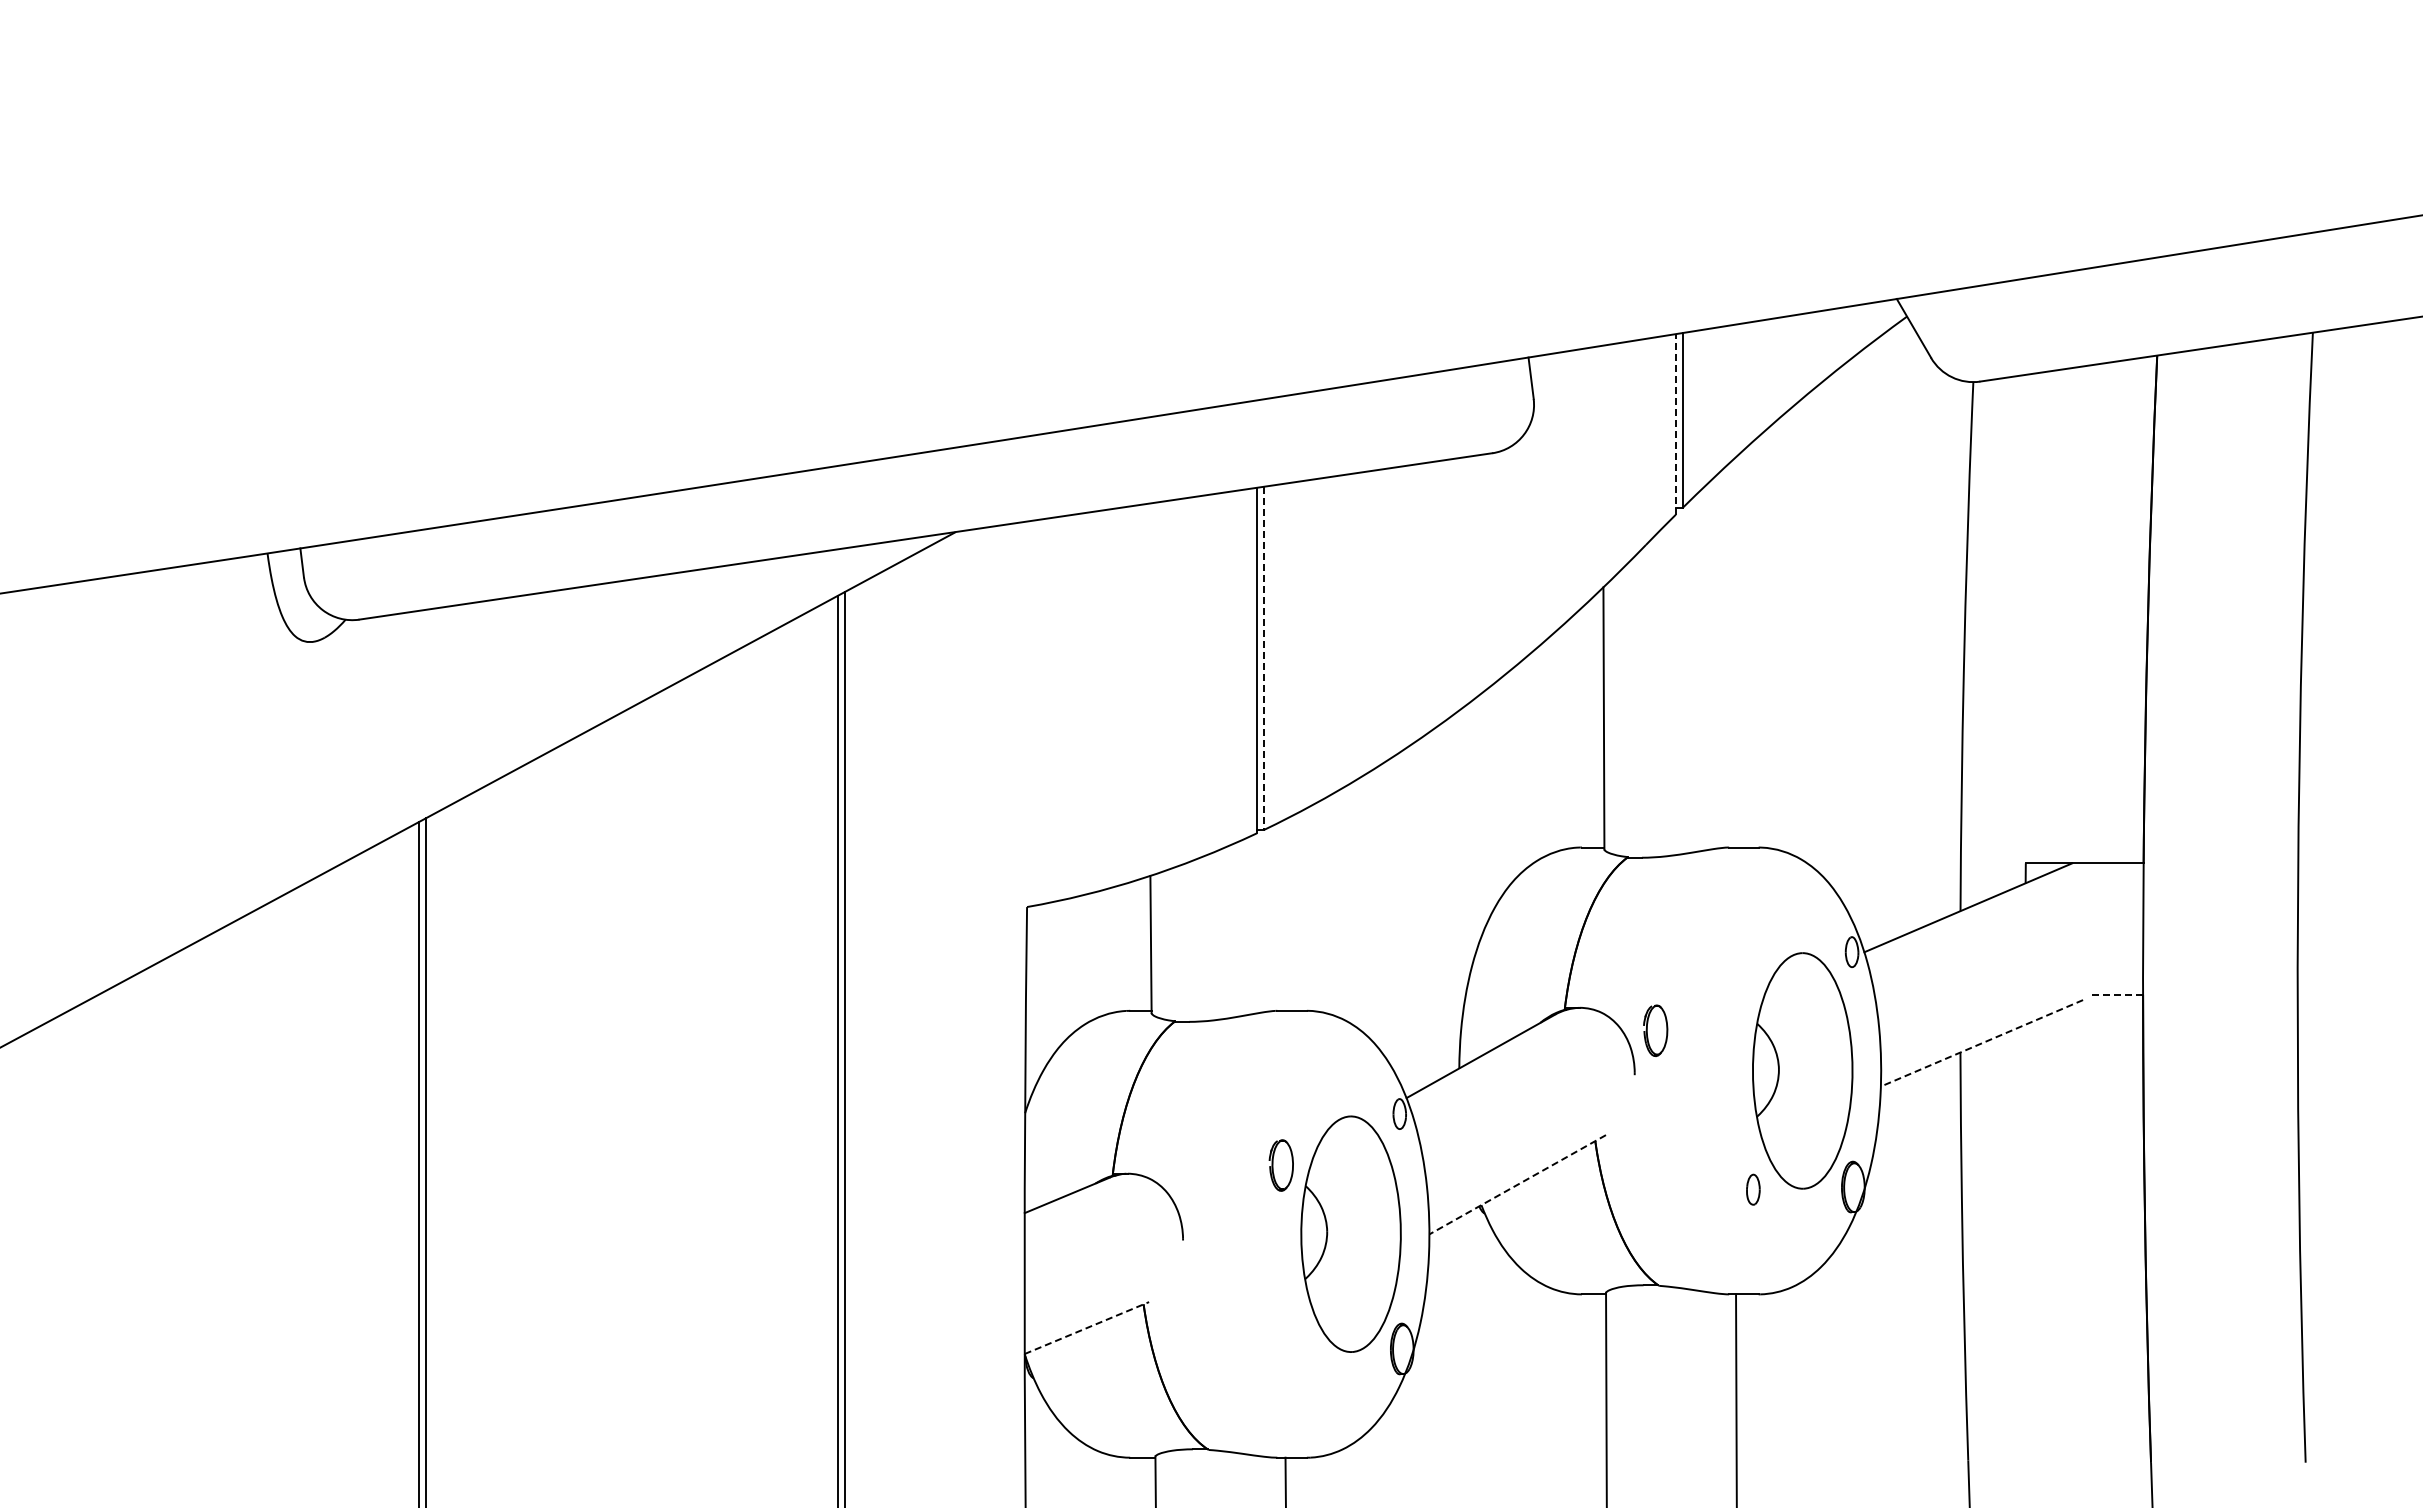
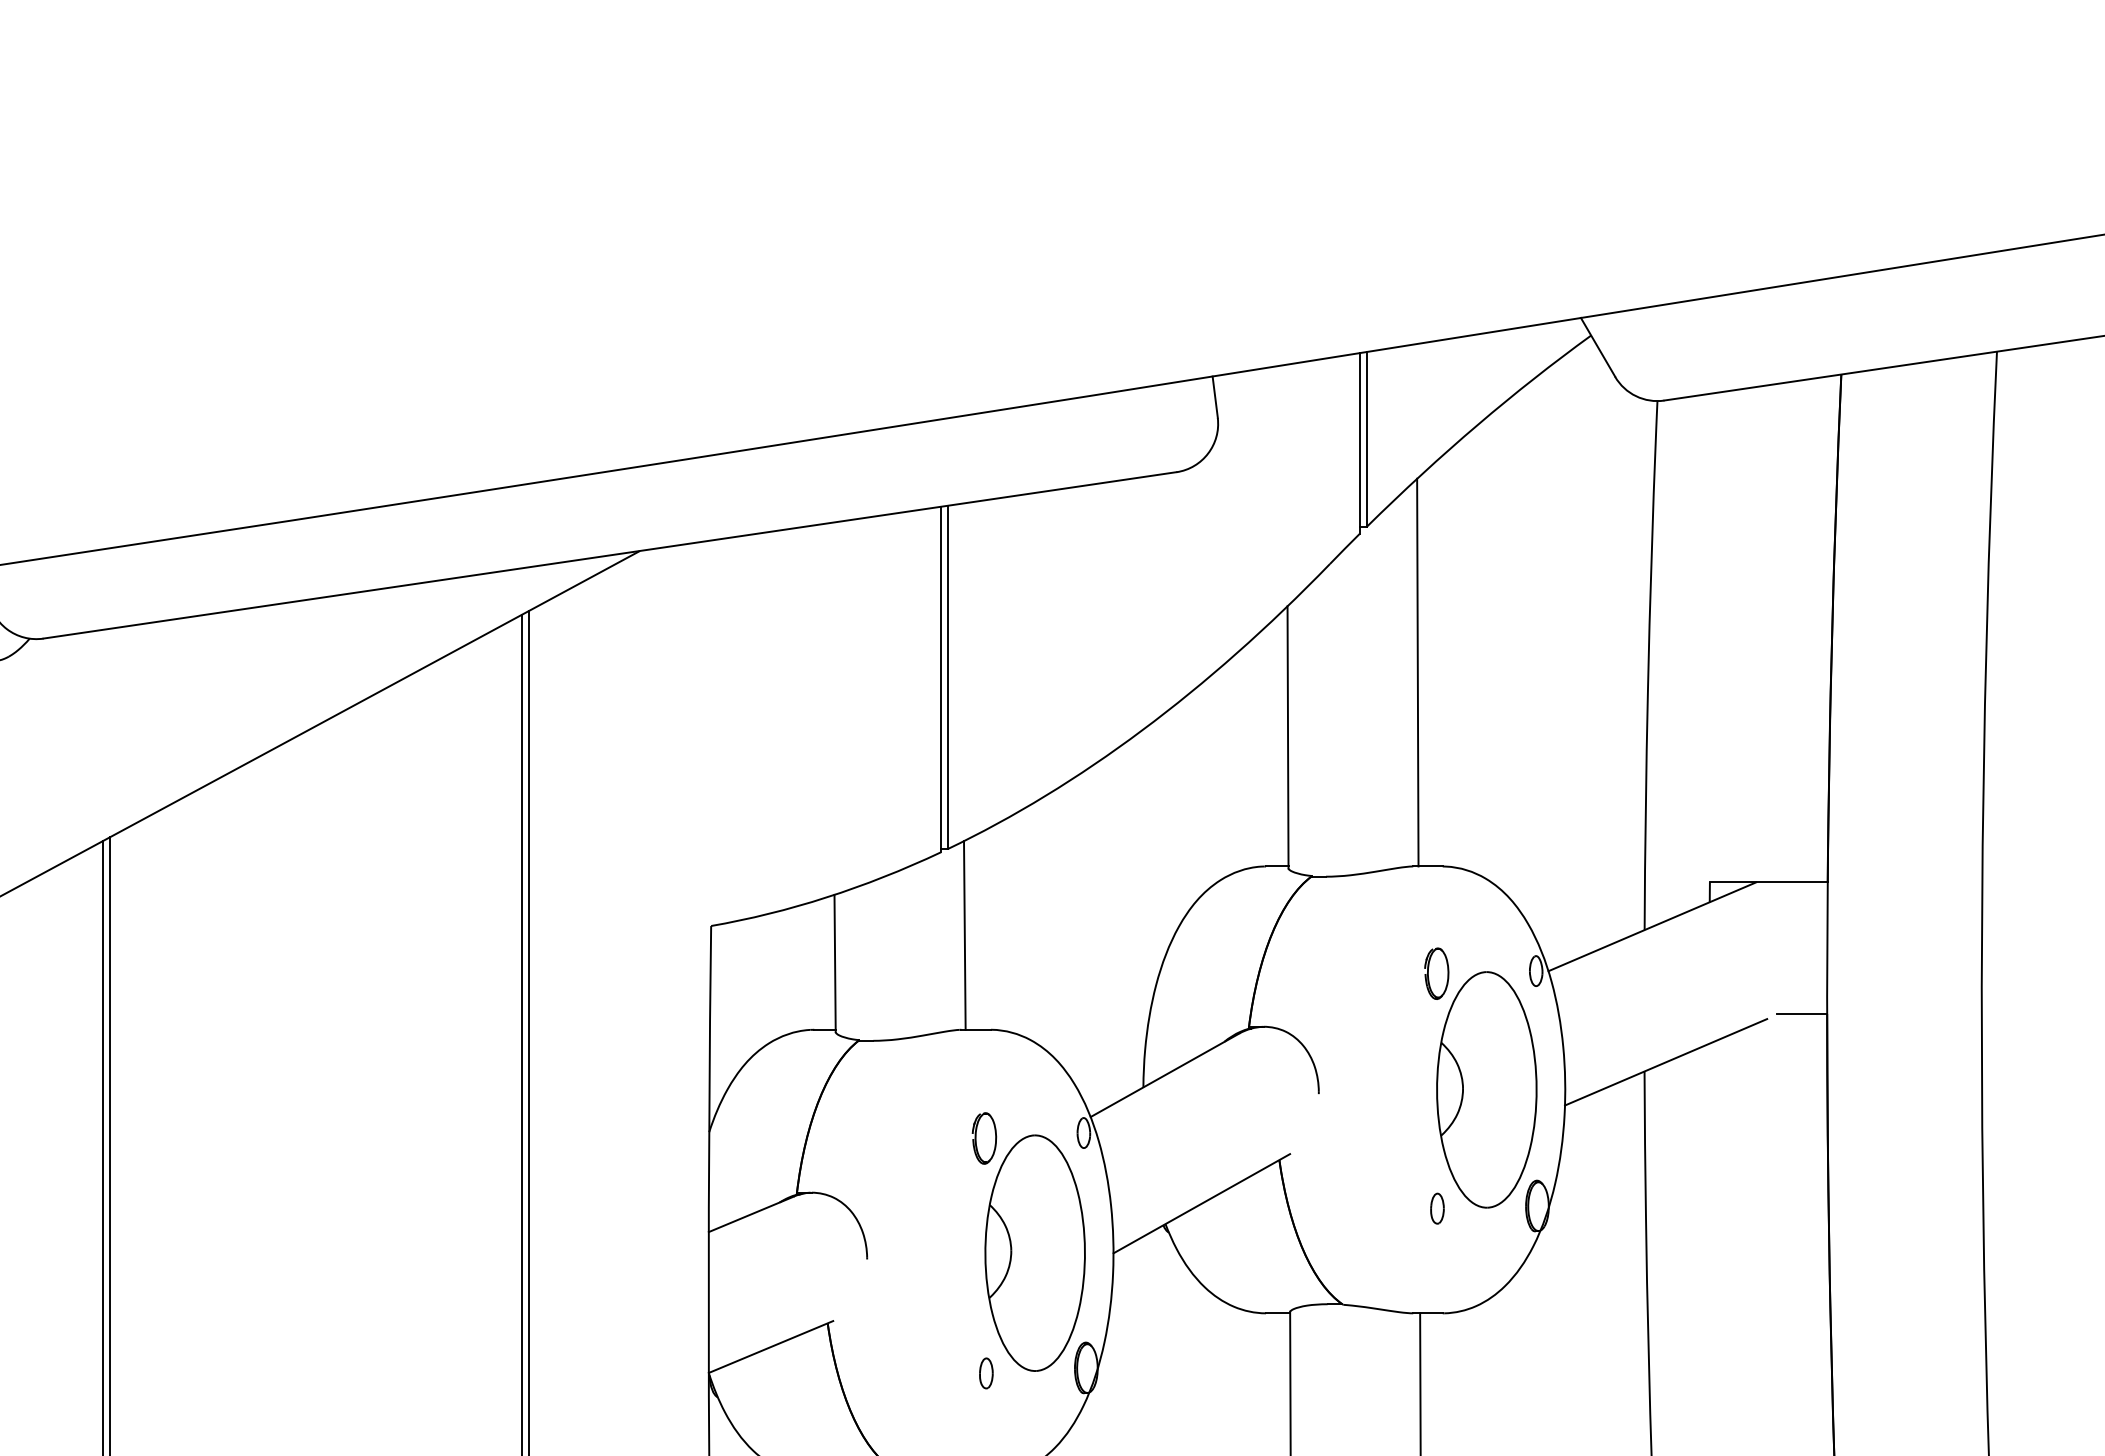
line: (1675, 423) -> (1359, 442), dashed -> solid
line: (1733, 653) -> (1417, 672), added
line: (1263, 658) -> (947, 677), dashed -> solid
line: (1280, 916) -> (964, 935), added
line: (2117, 995) -> (1801, 1014), dashed -> solid
part: (1655, 1030) -> (1436, 973), moved
line: (1981, 1043) -> (1665, 1062), dashed -> solid
part: (1280, 1165) -> (983, 1138), moved
line: (1517, 1184) -> (1201, 1203), dashed -> solid
line: (1087, 1327) -> (771, 1346), dashed -> solid
part: (1302, 1354) -> (986, 1373), added

